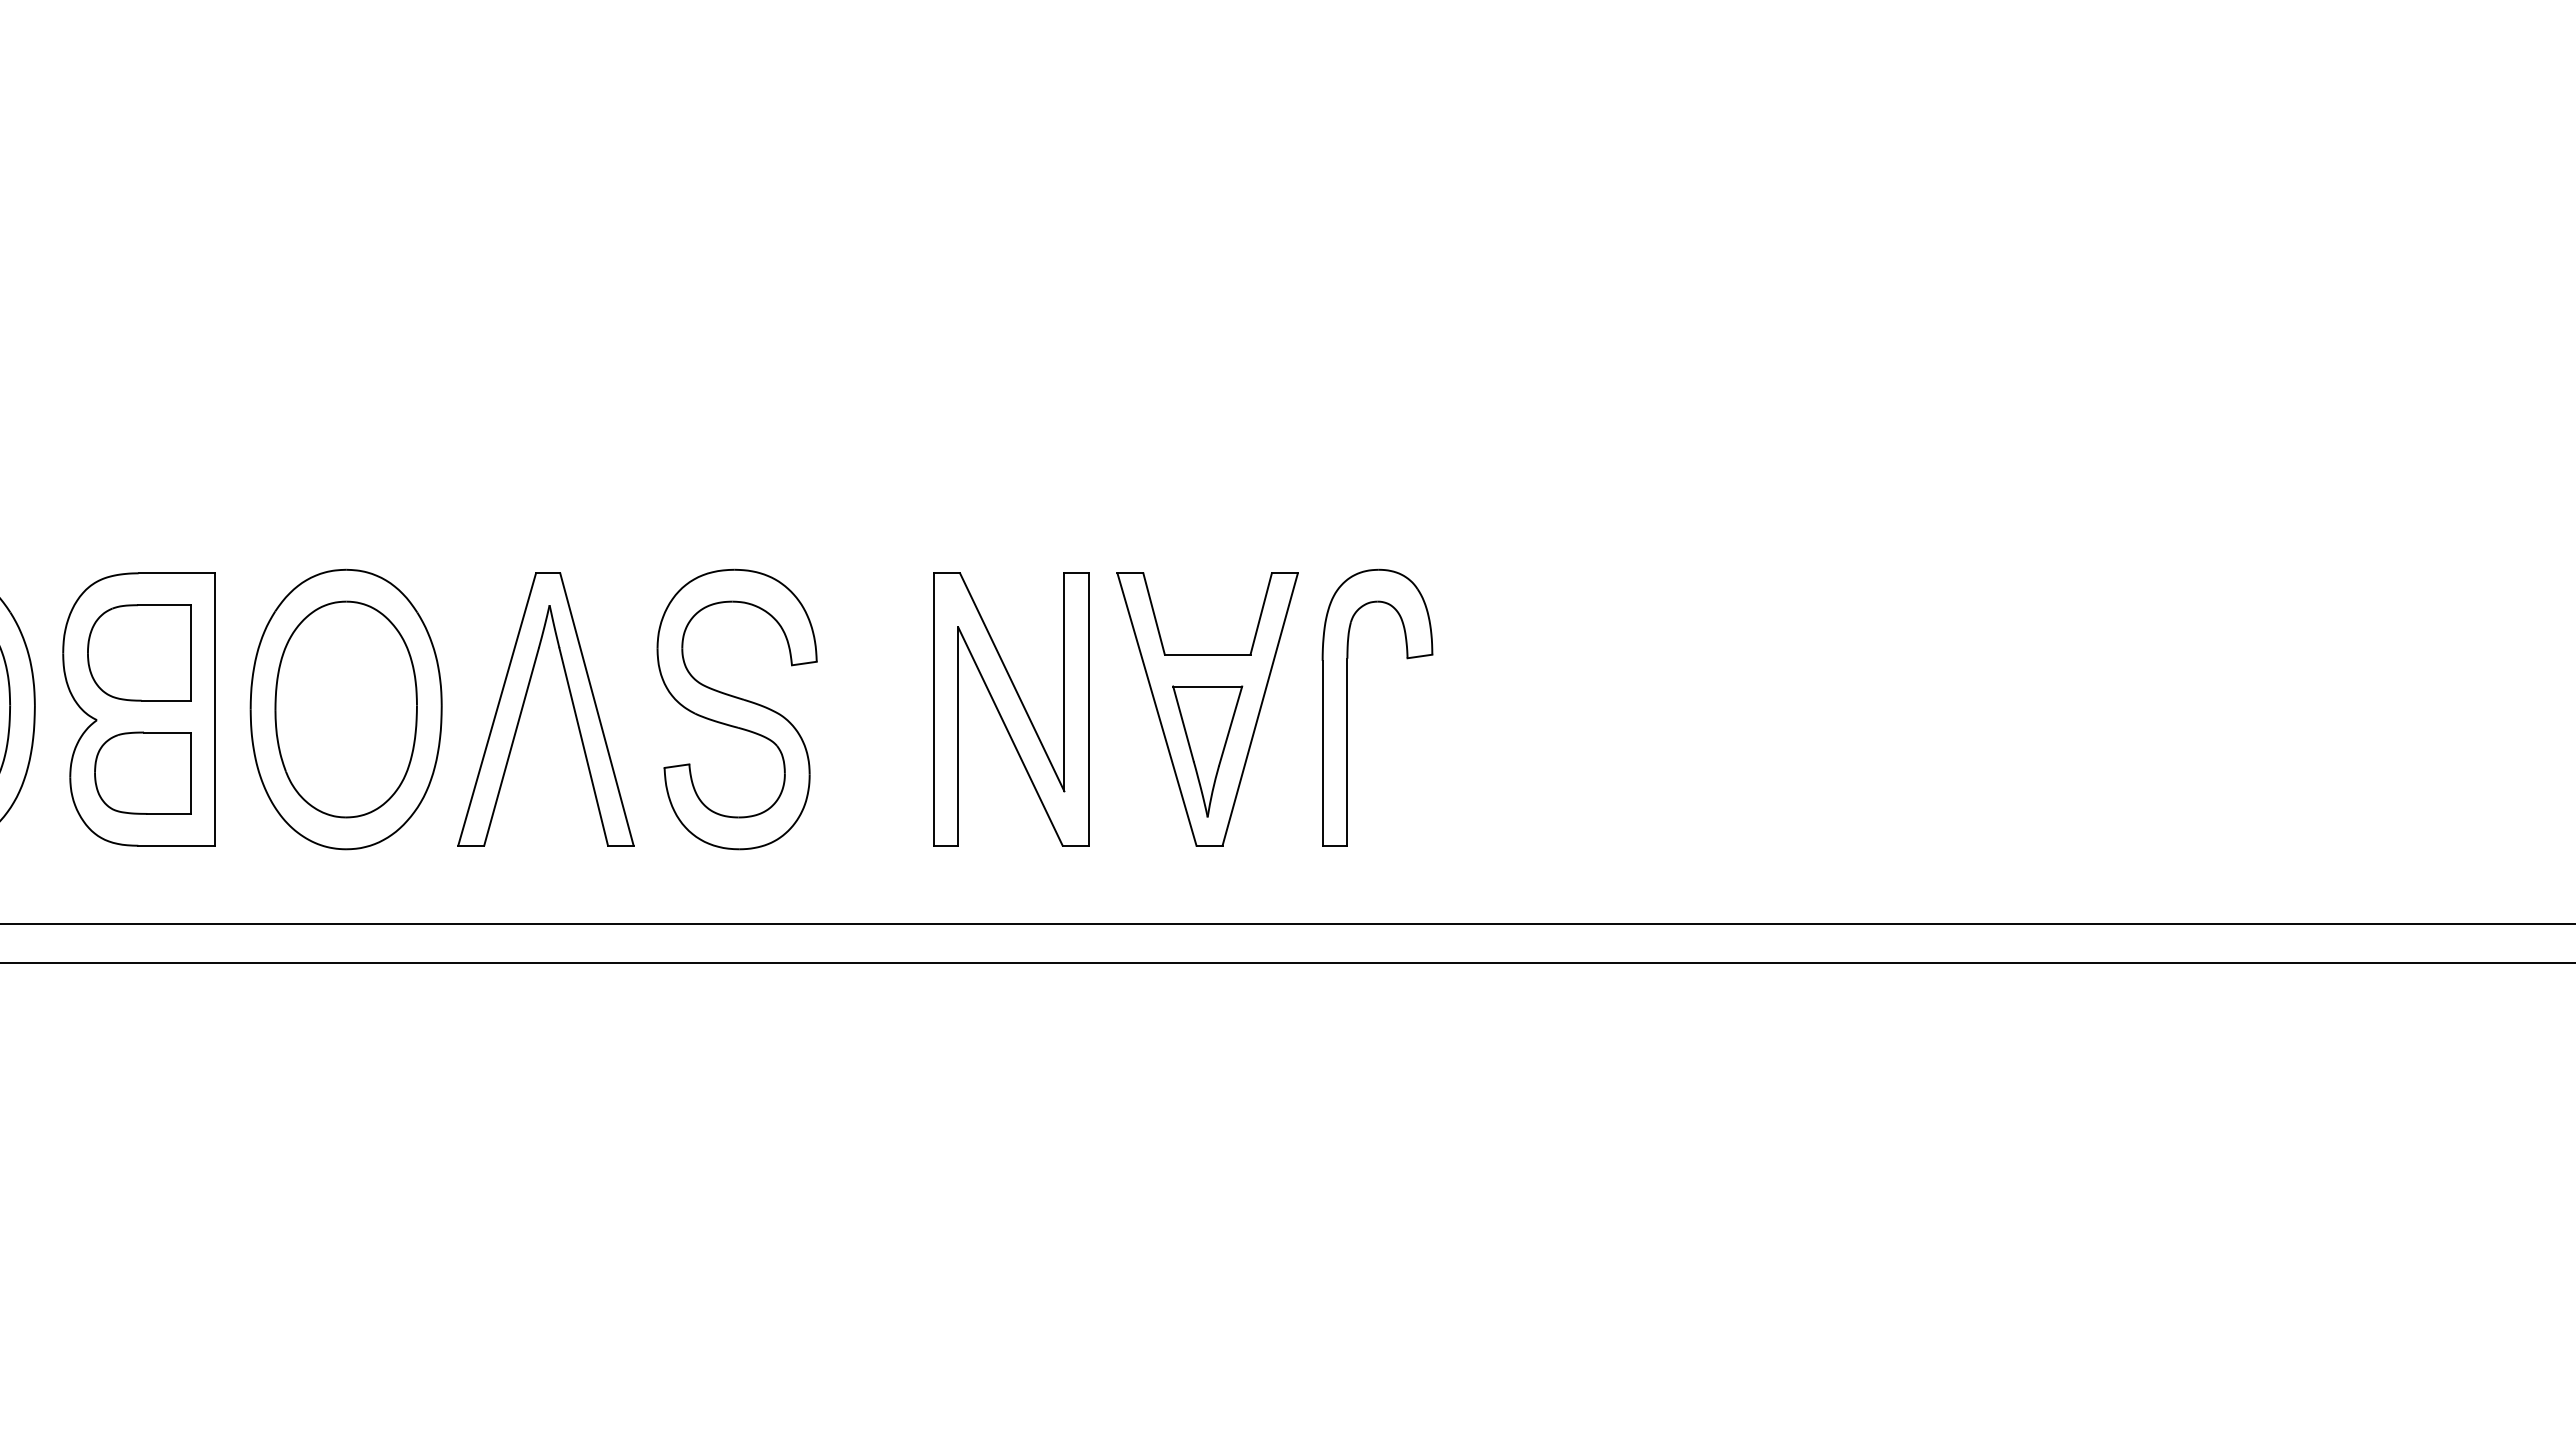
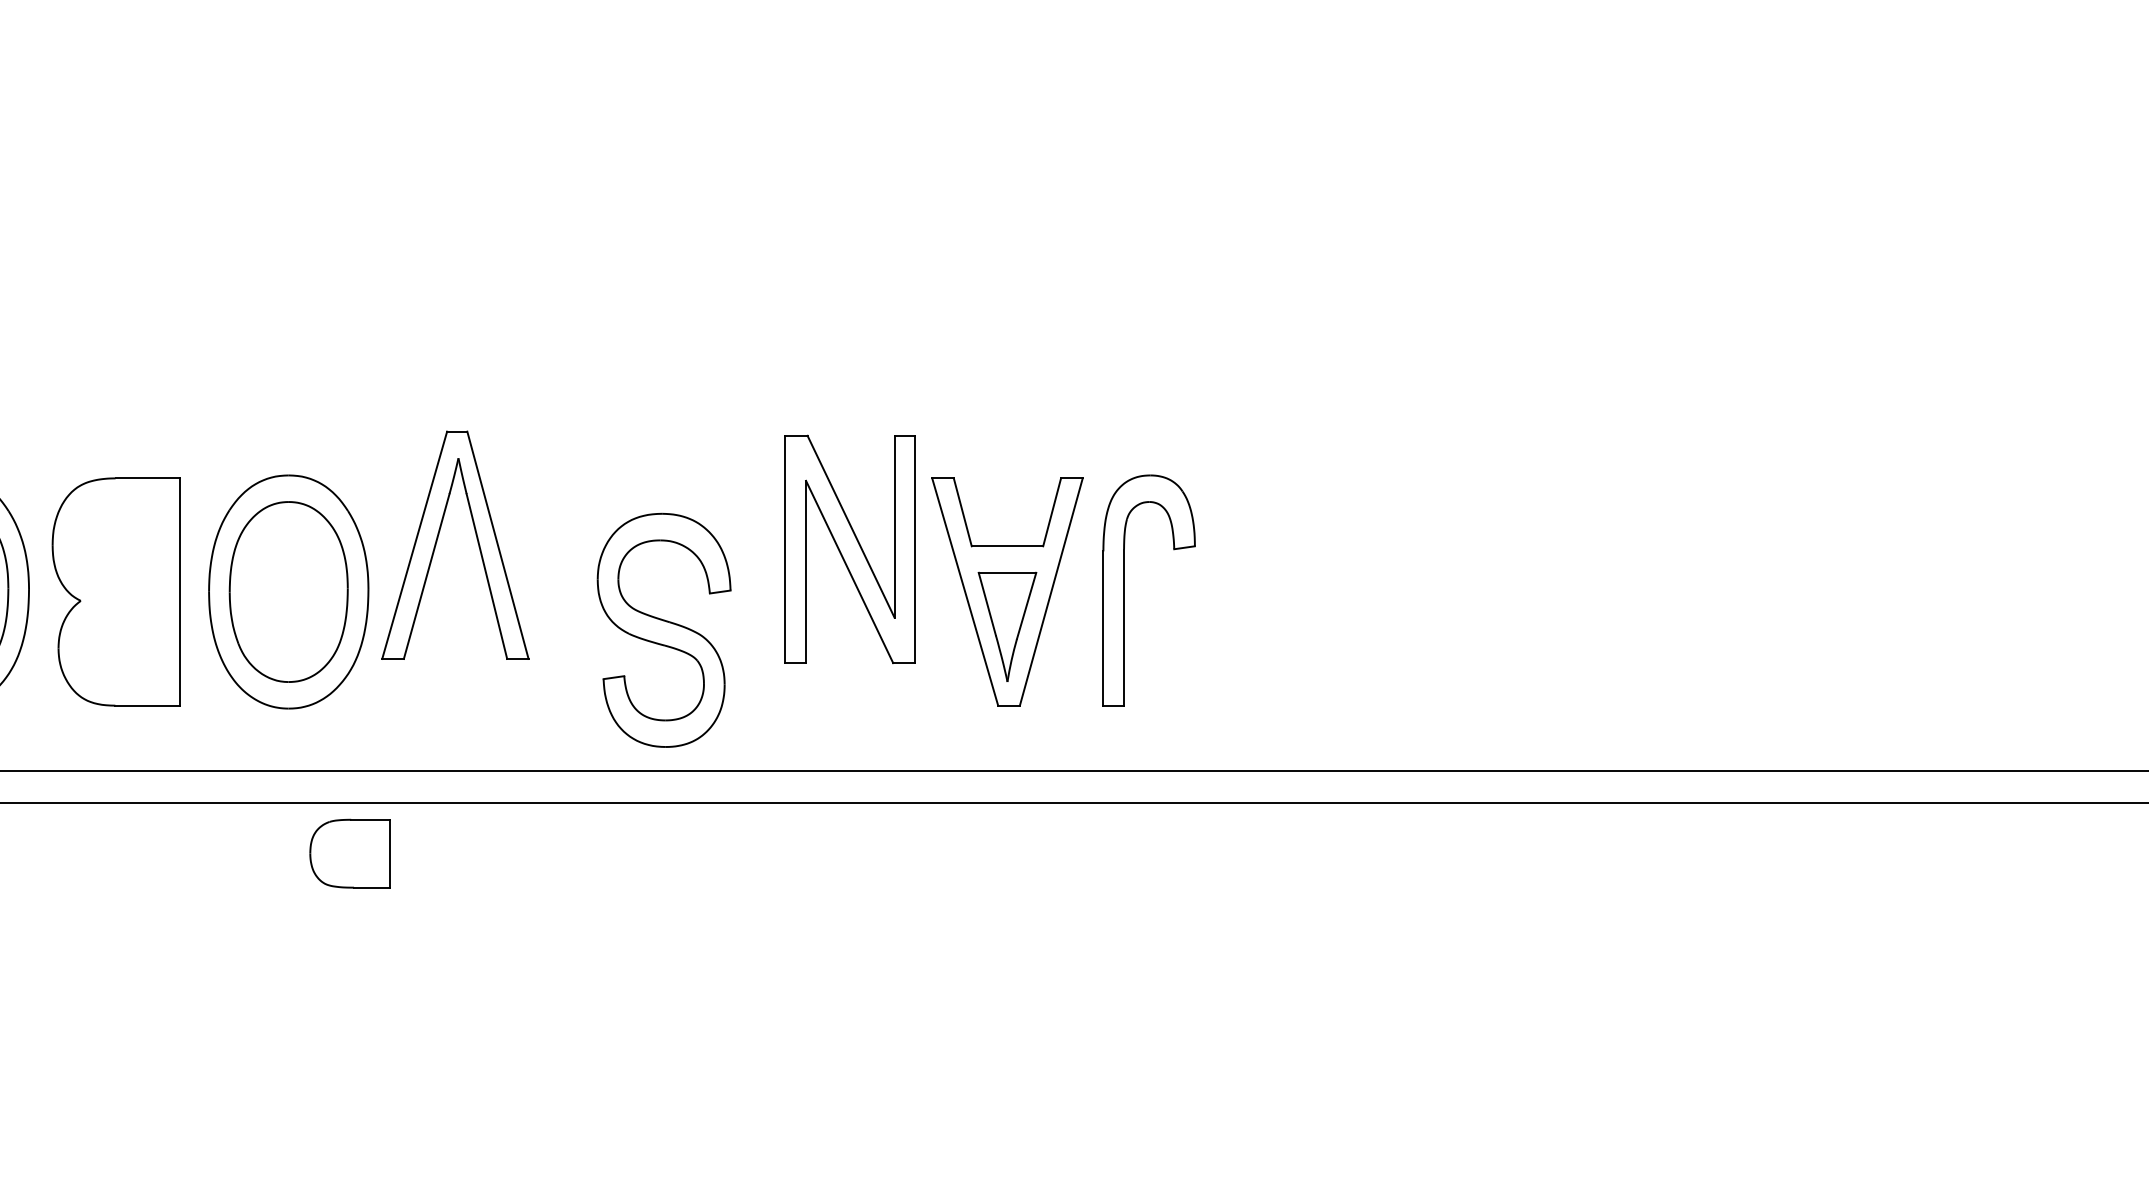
part: (139, 652) -> (116, 544), removed
part: (525, 701) -> (438, 538), moved
part: (736, 709) -> (663, 630), moved
part: (1011, 709) -> (850, 549), moved
part: (142, 772) -> (349, 853), moved

